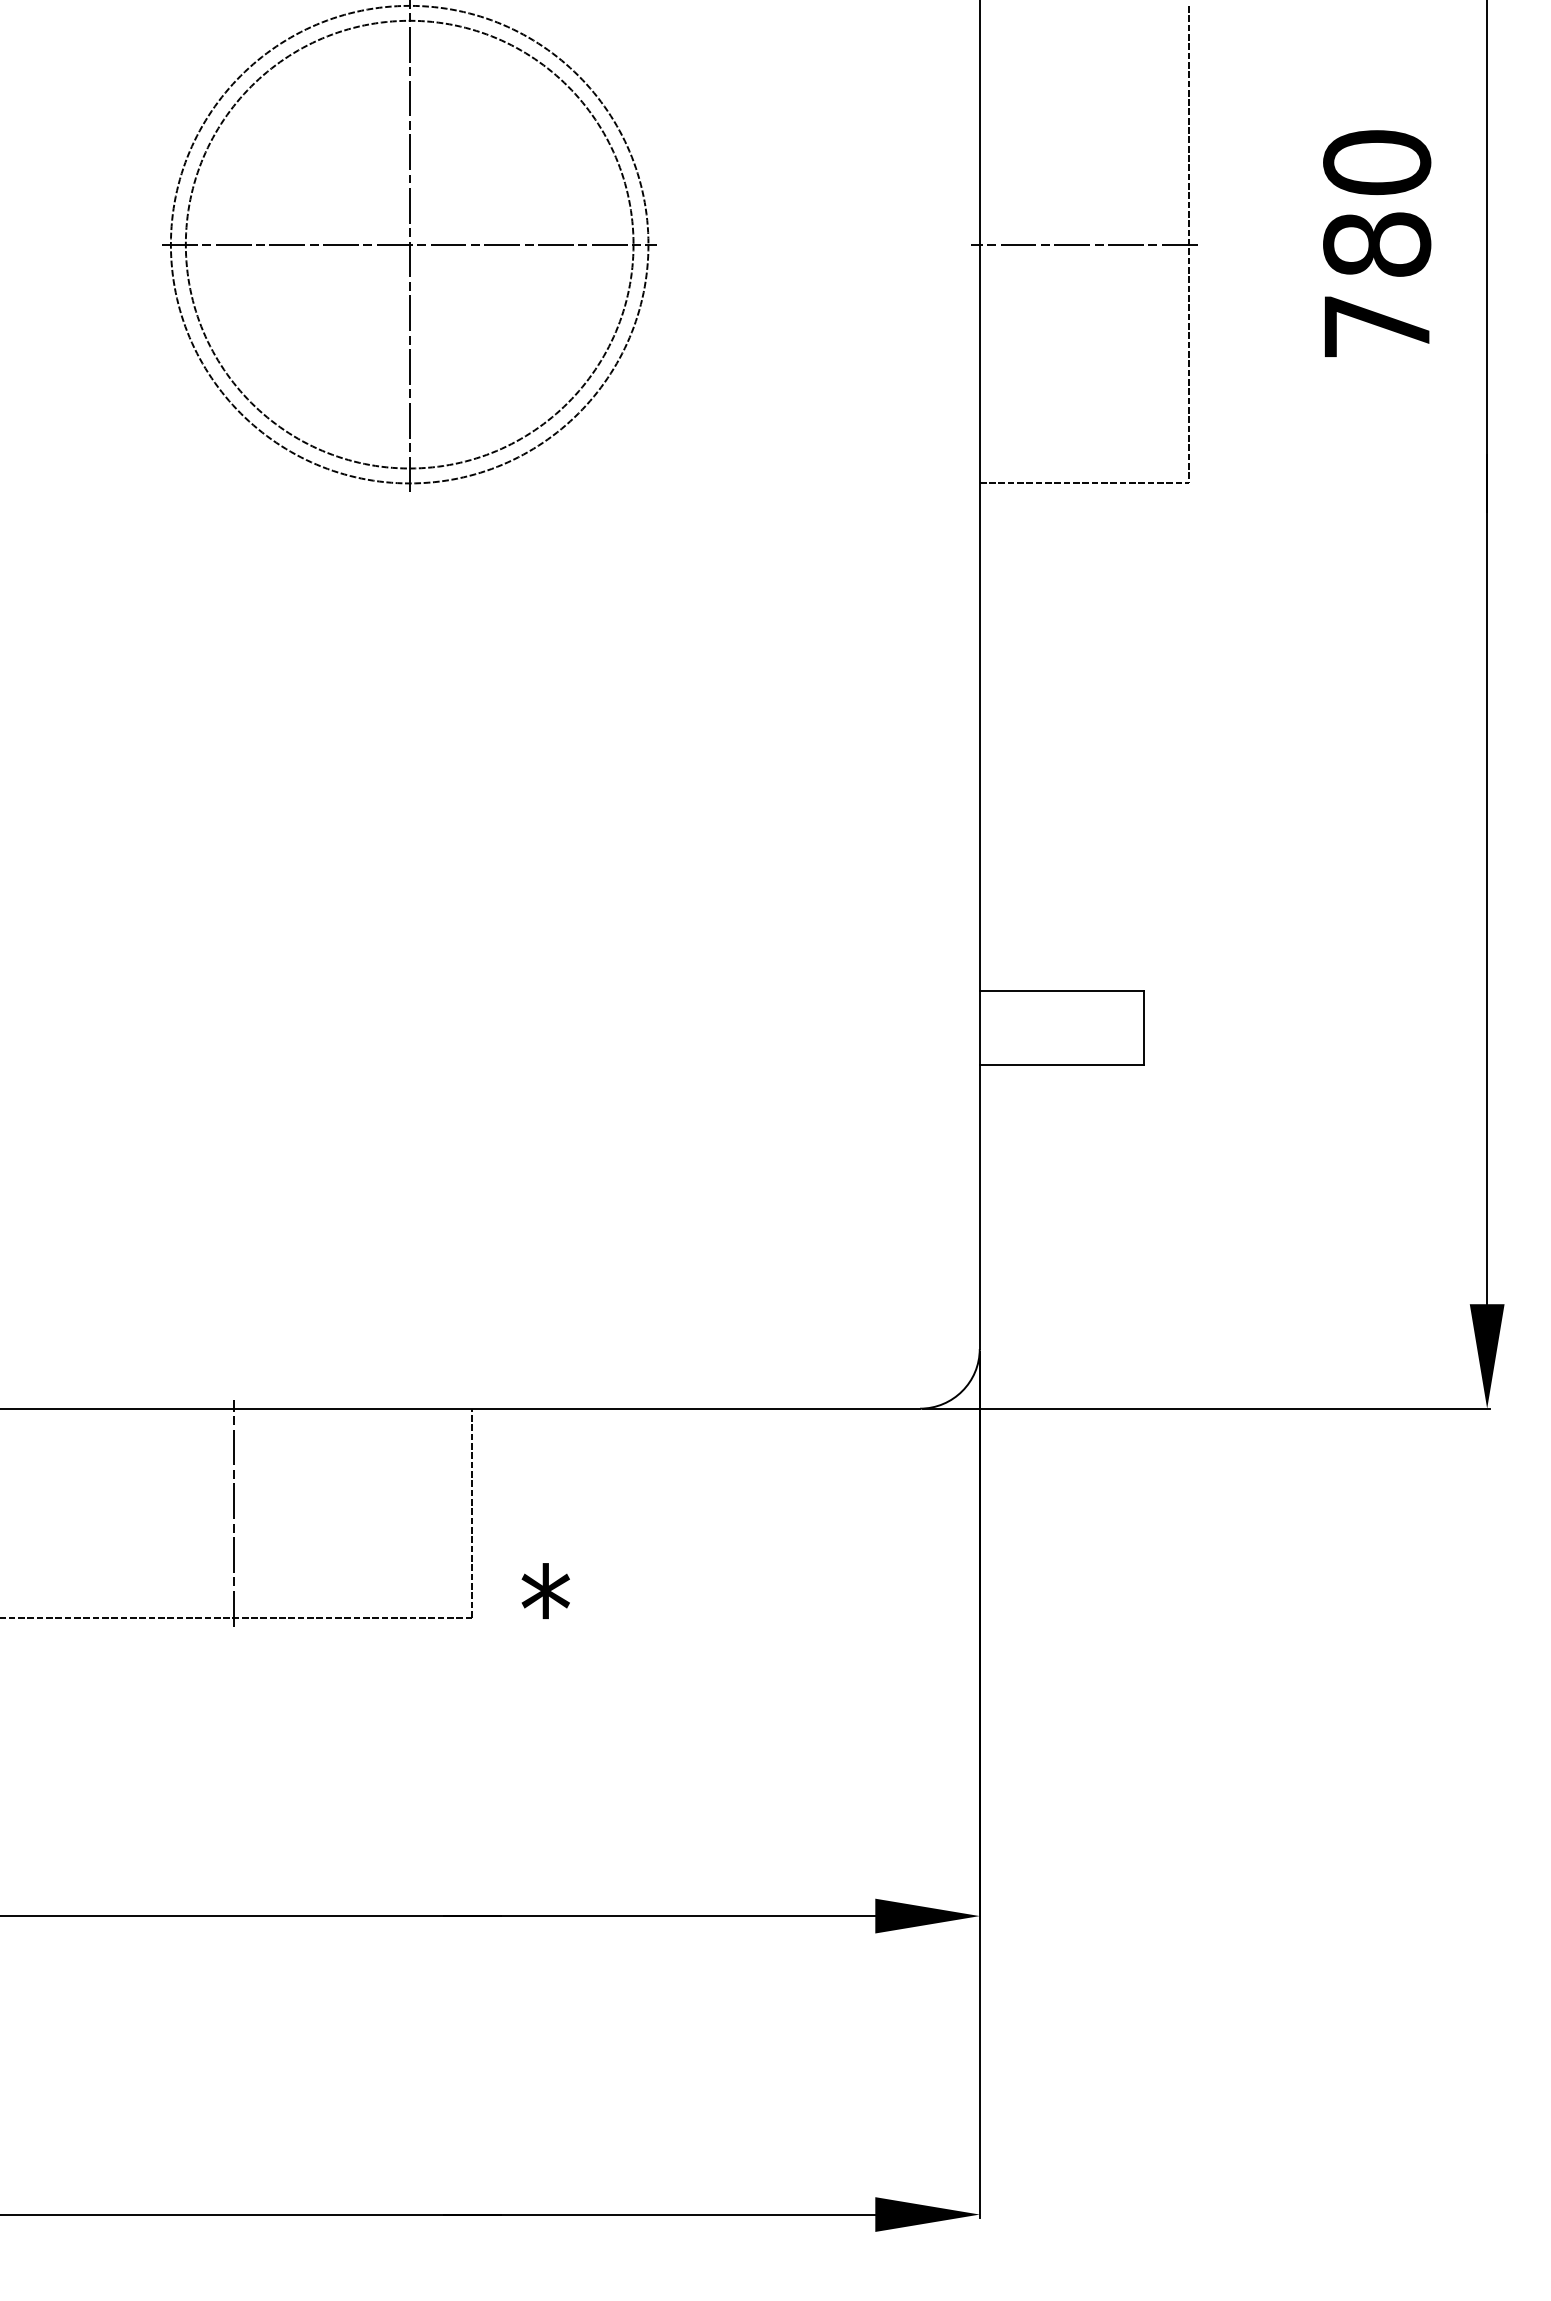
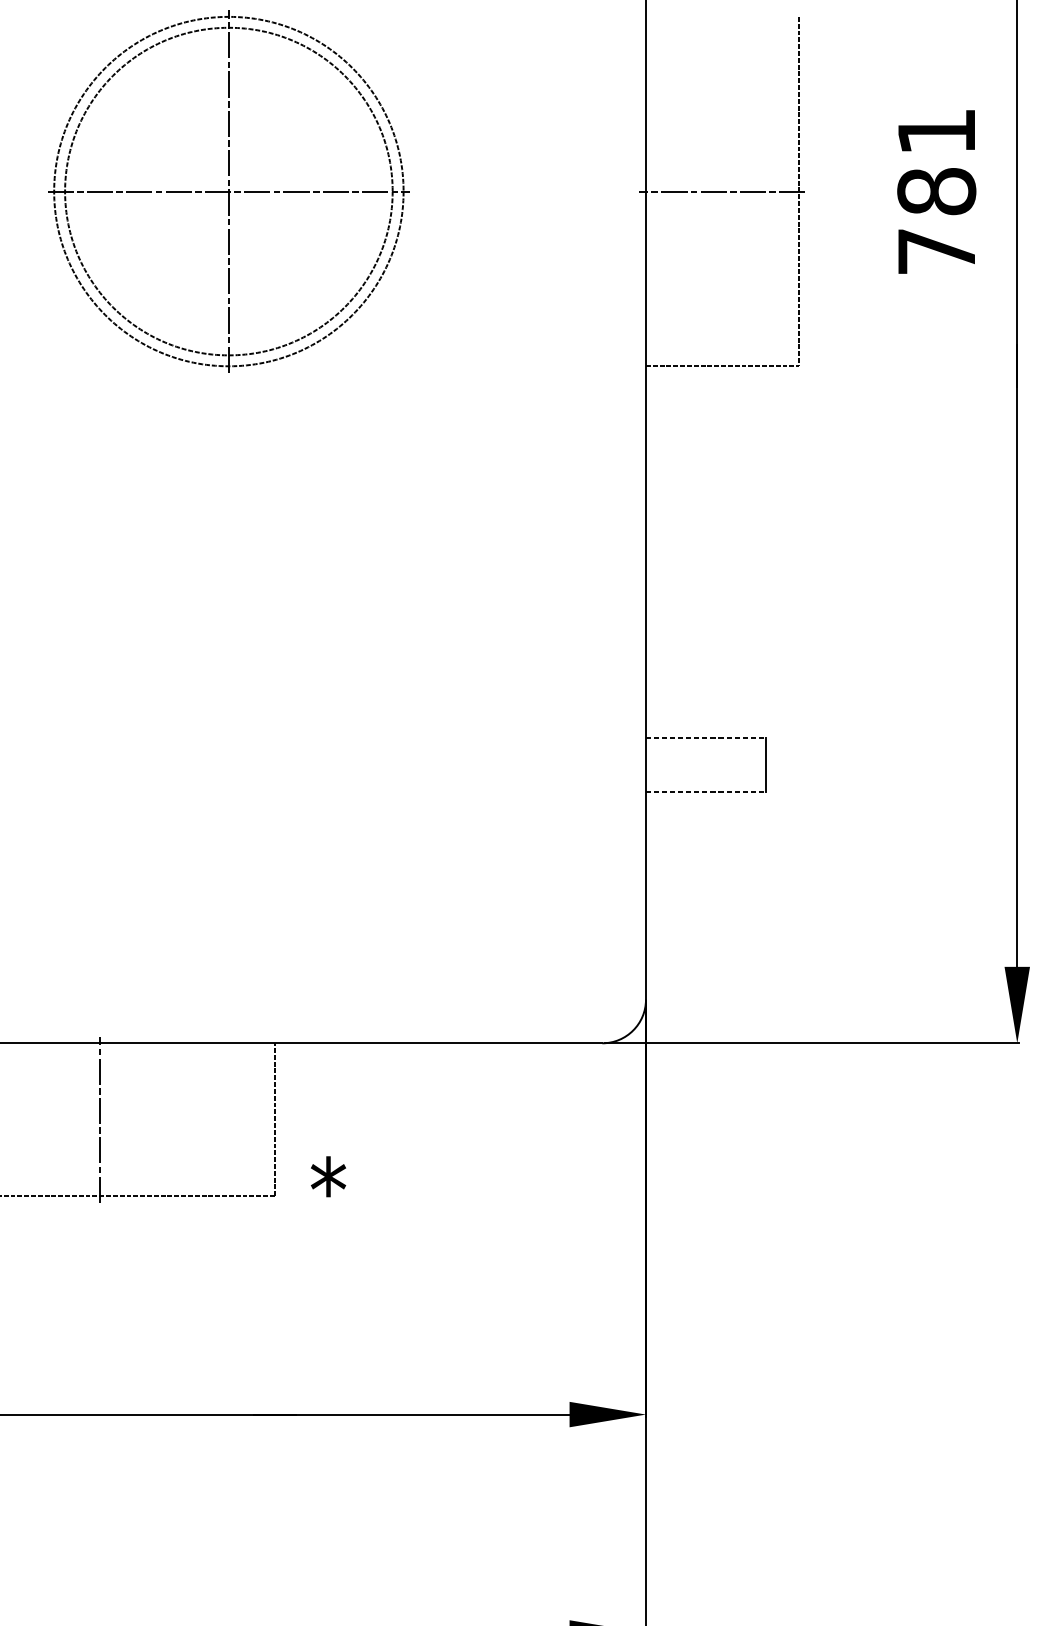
text: (1377, 162) -> (937, 131), 780 -> 781
line: (1062, 990) -> (706, 737), solid -> dashed
line: (1062, 1065) -> (706, 792), solid -> dashed

